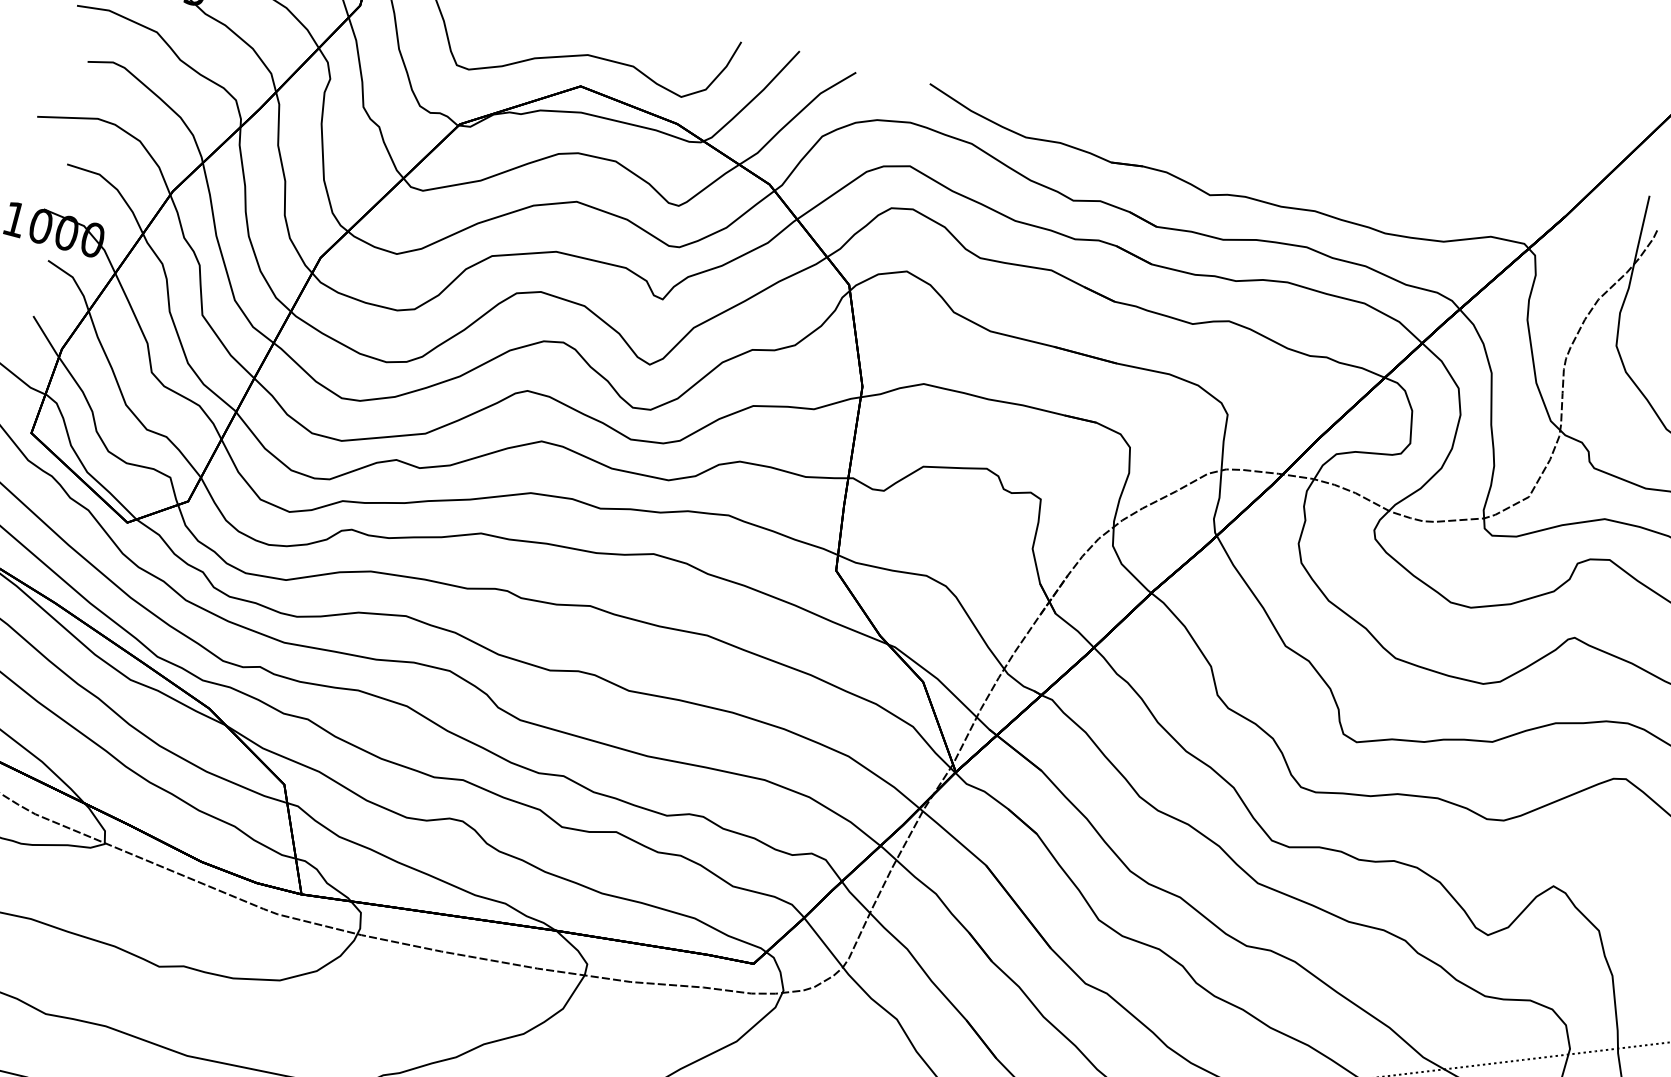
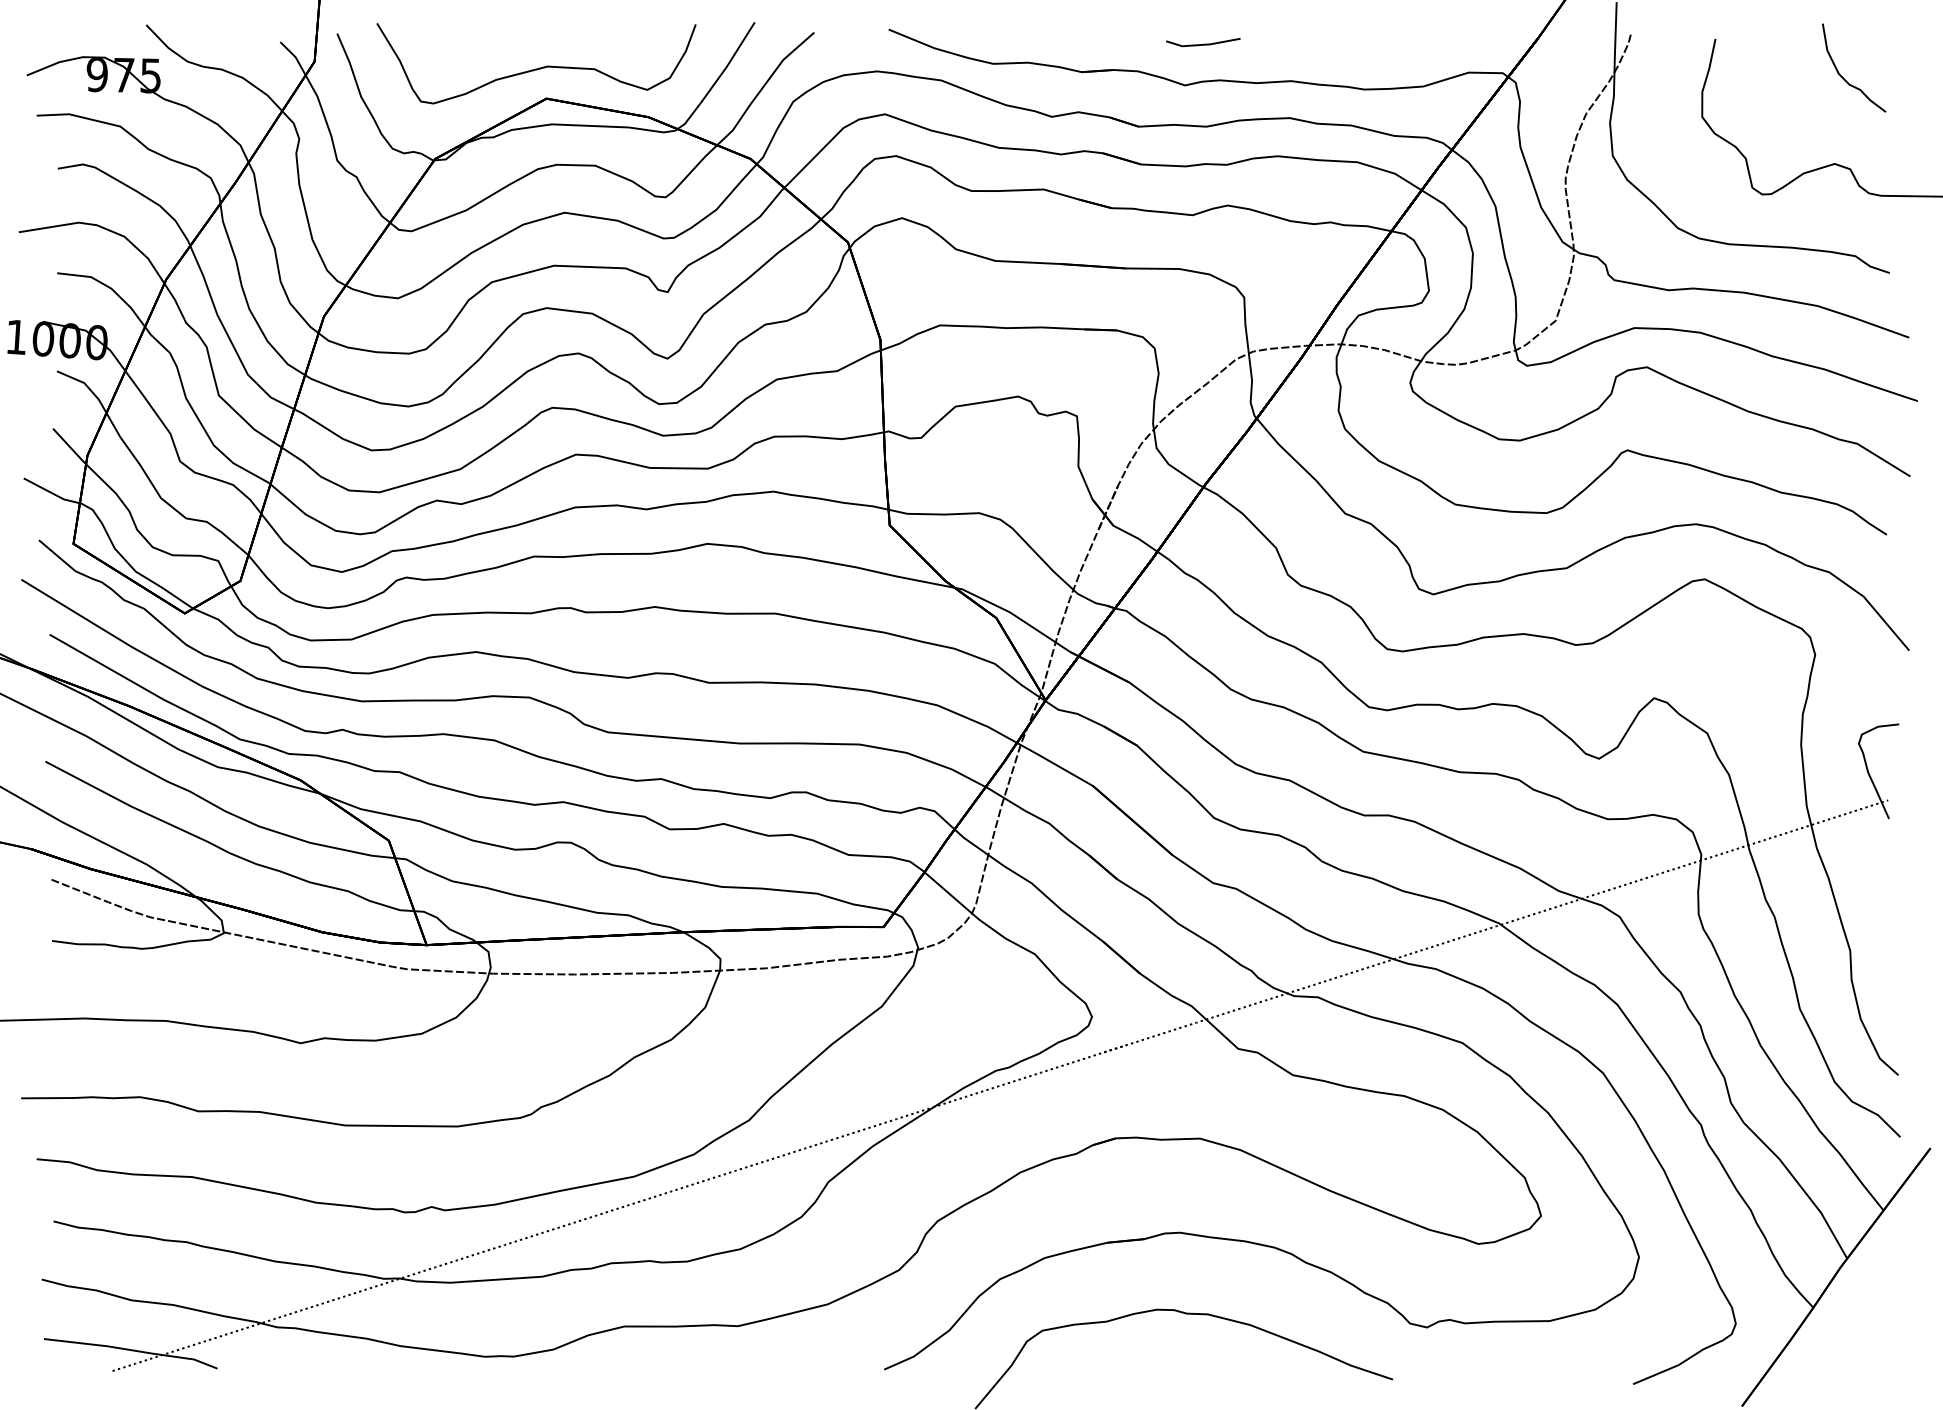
line: (1236, 157) -> (1203, 43), added

